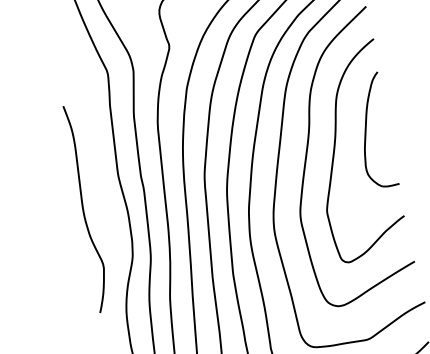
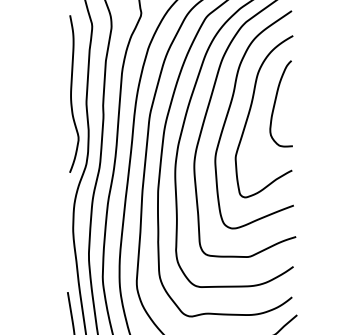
curve: (83, 208) -> (71, 93), moved

